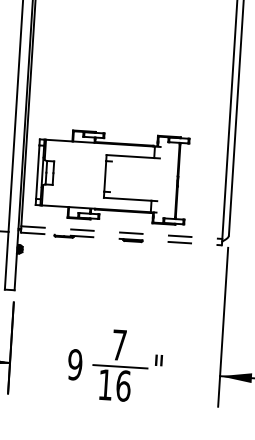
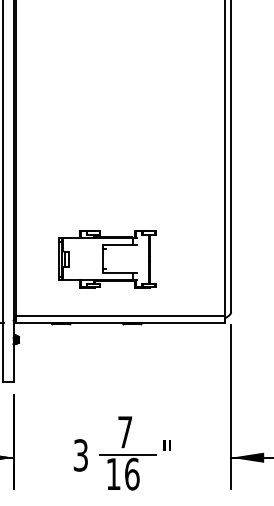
part: (112, 177) -> (107, 259), size x0.62
line: (121, 232) -> (120, 315), dashed -> solid
line: (121, 238) -> (120, 322), dashed -> solid
text: (74, 364) -> (80, 455), 9 -> 3

